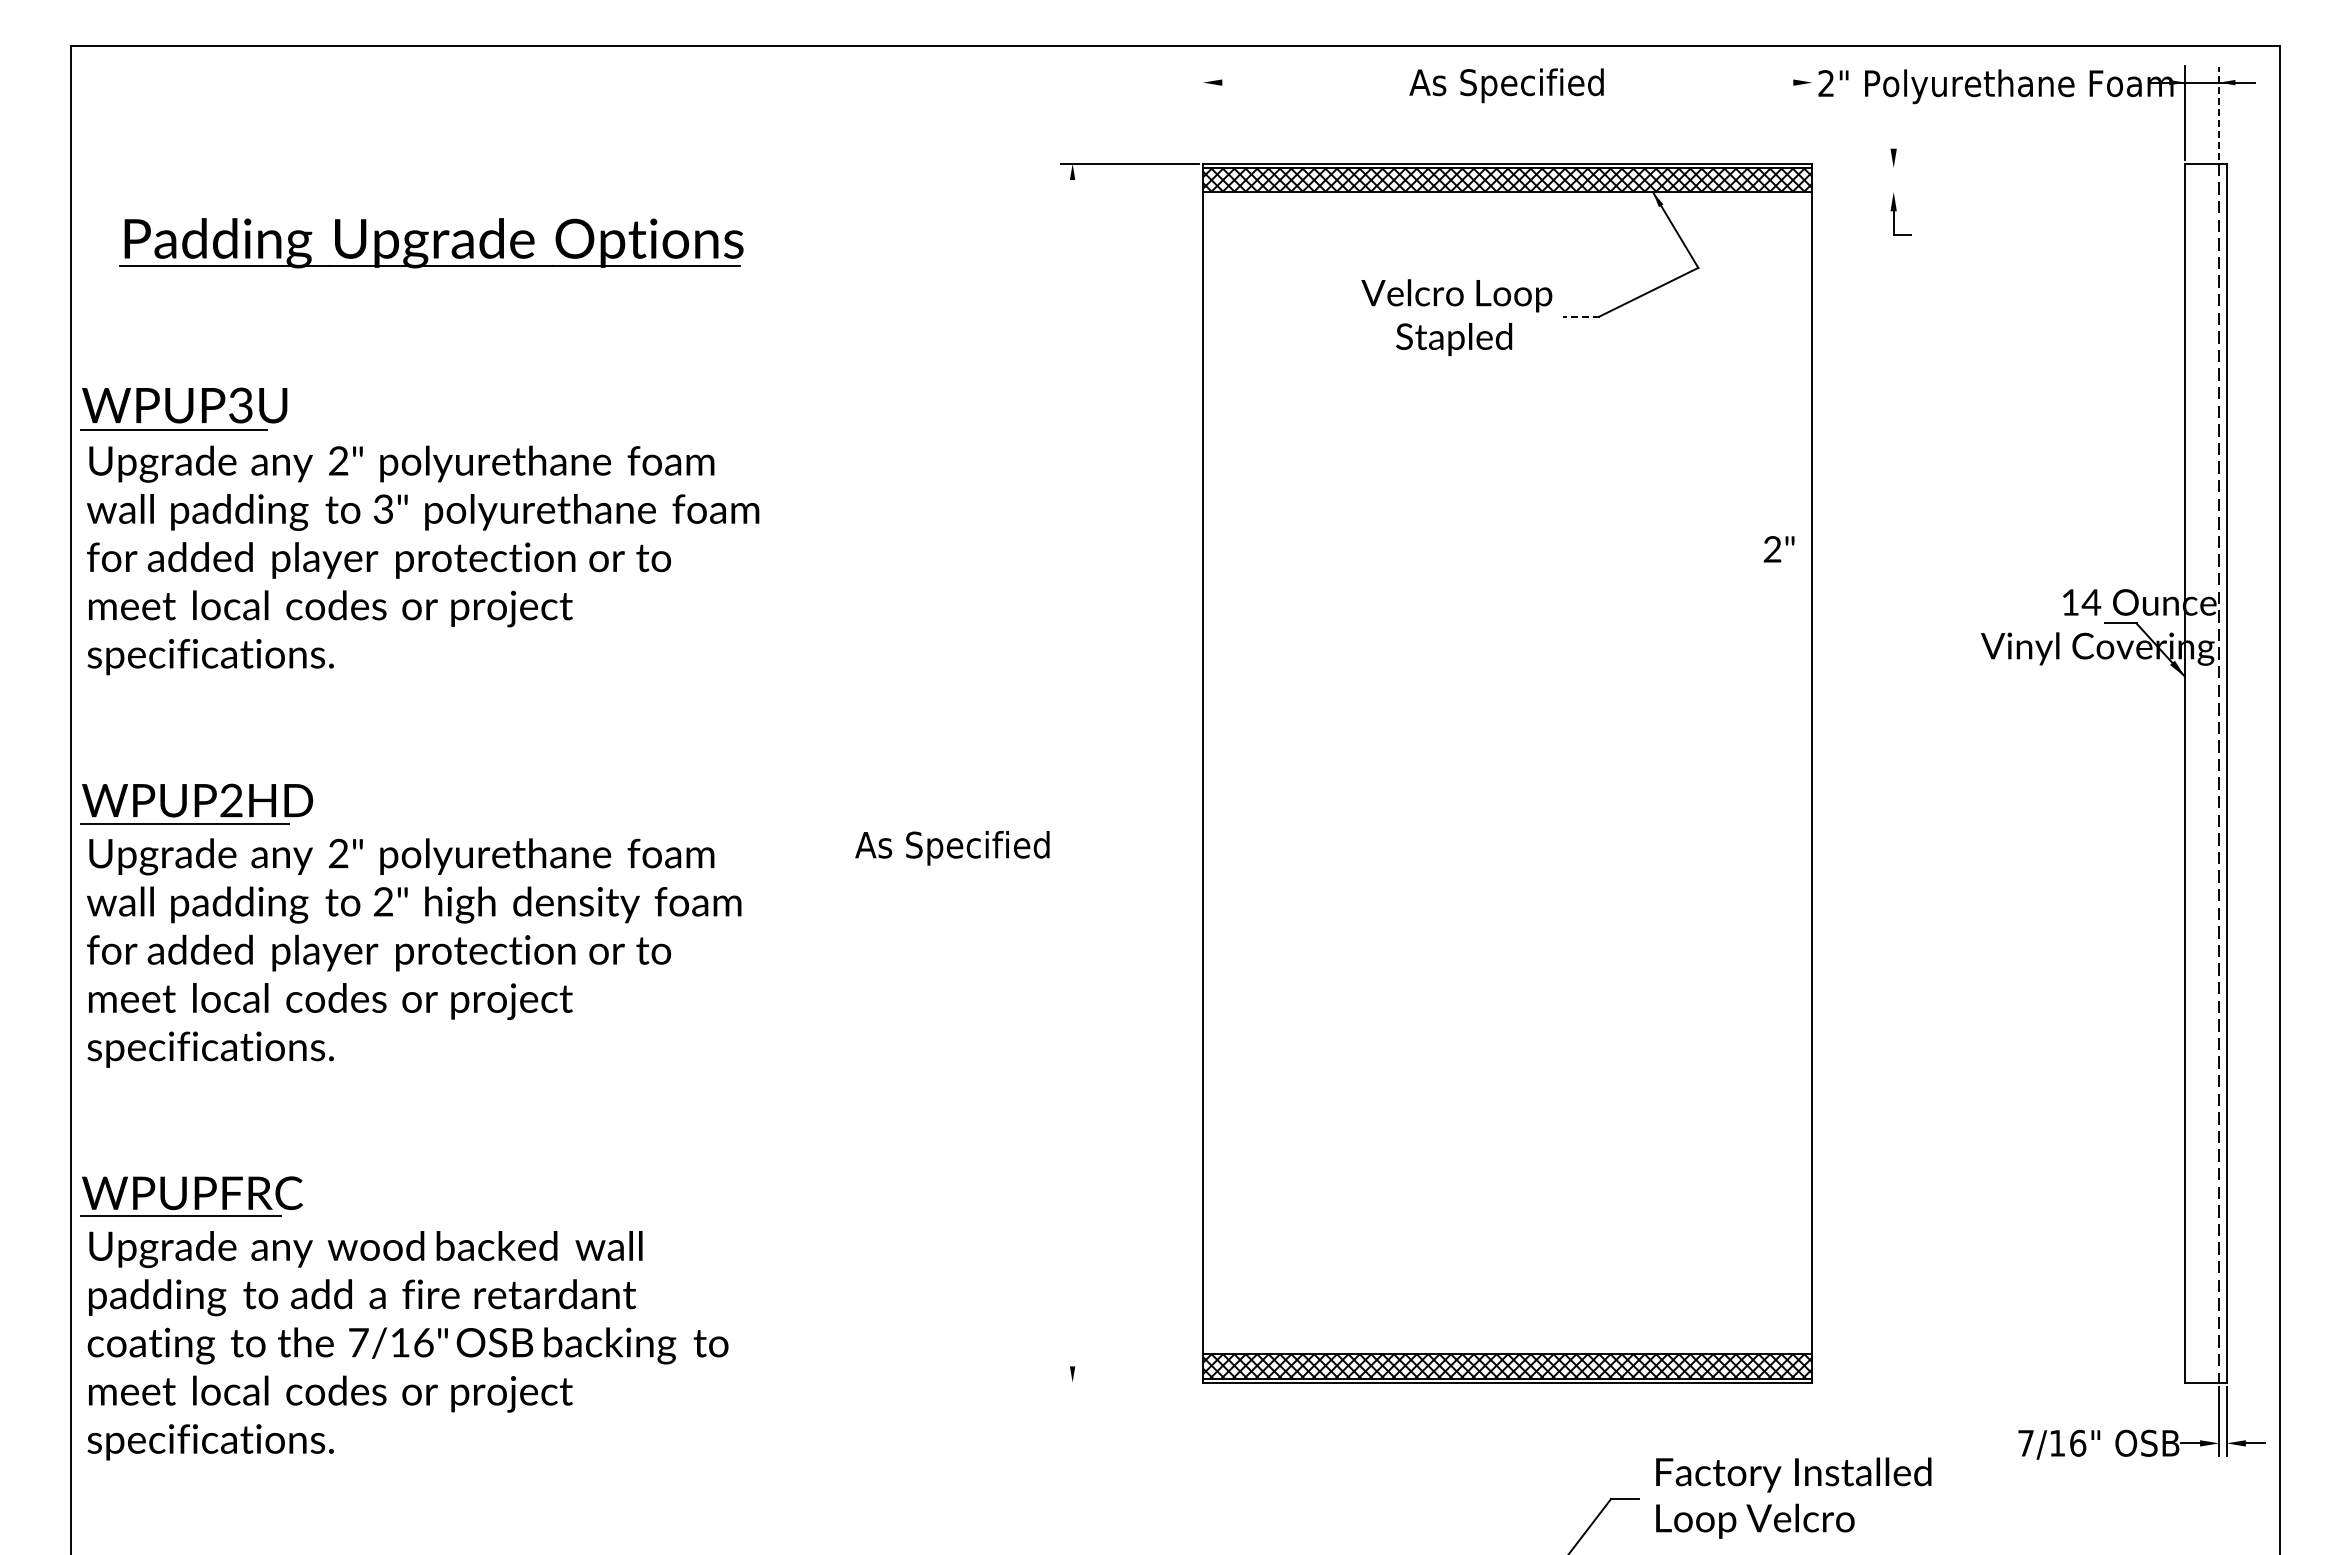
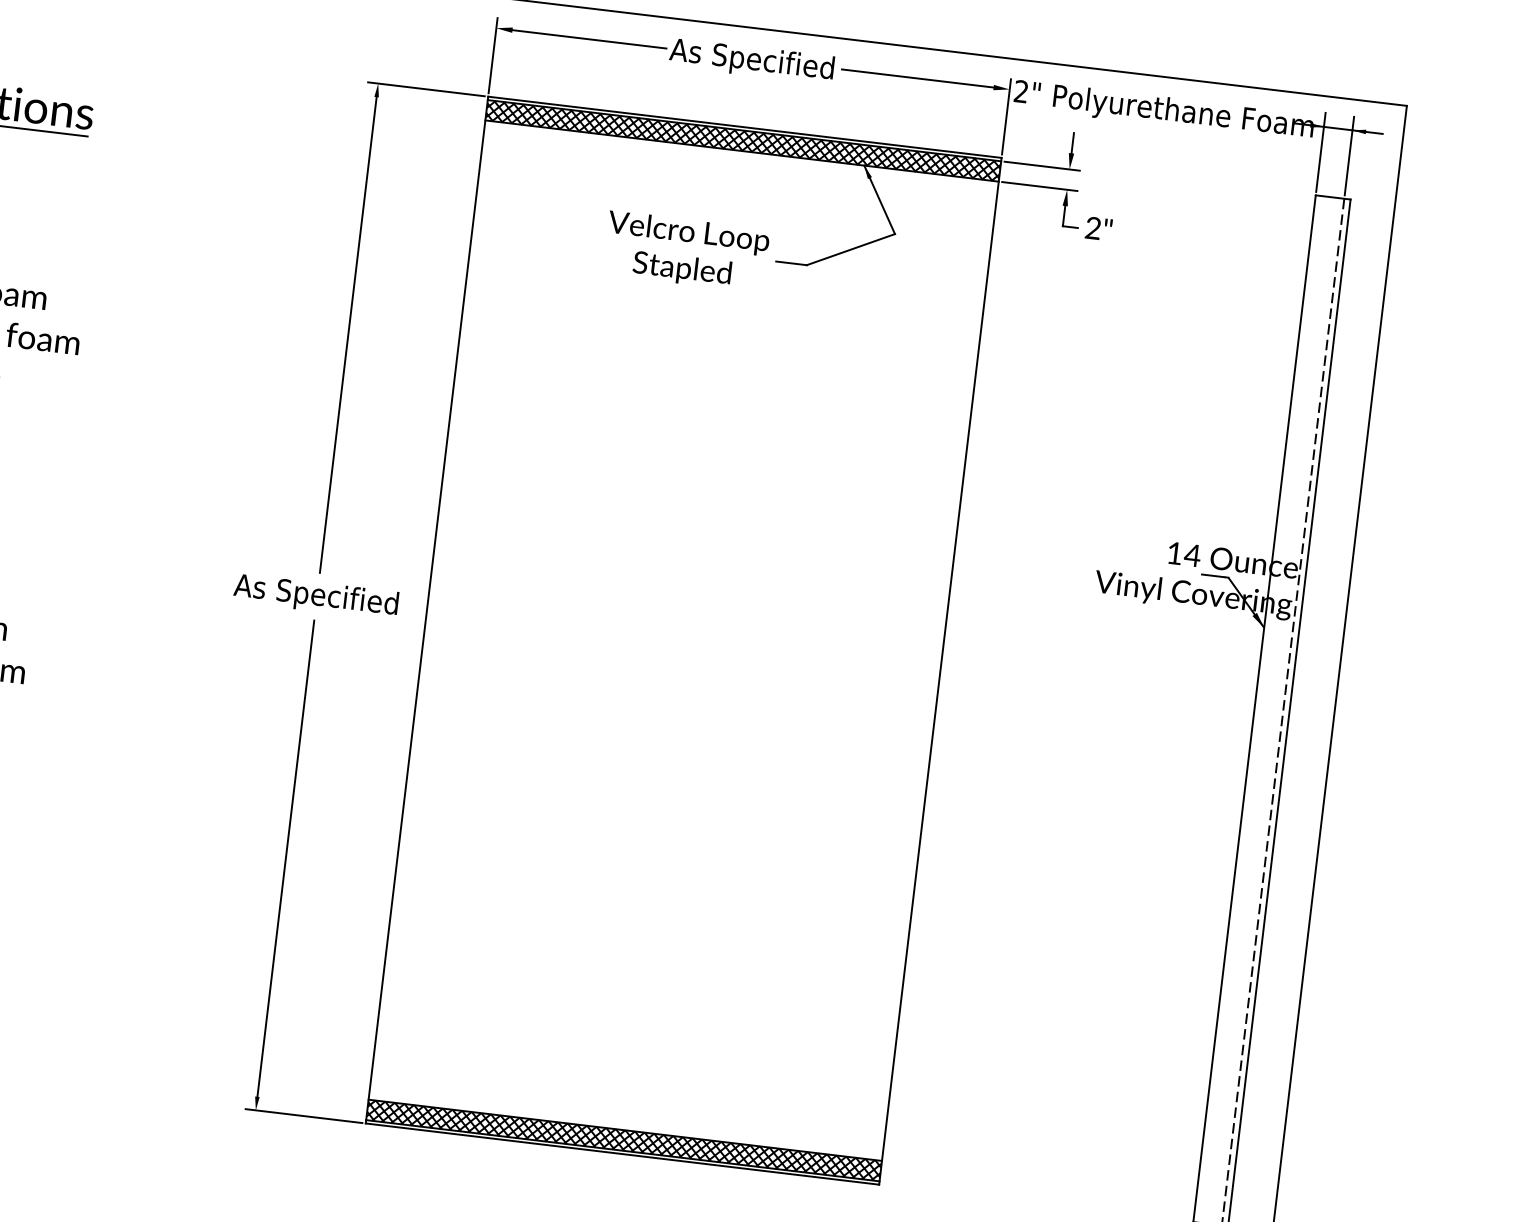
line: (1313, 82) -> (589, 39), added
line: (1703, 82) -> (917, 78), added
line: (2219, 113) -> (1349, 156), dashed -> solid
line: (1203, 114) -> (493, 55), added
line: (1812, 114) -> (1006, 116), added
line: (1893, 136) -> (1072, 143), added
line: (1860, 167) -> (1041, 165), added
line: (1860, 192) -> (1039, 186), added
line: (1580, 316) -> (790, 263), dashed -> solid
line: (1072, 461) -> (348, 334), added
text: (1778, 549) -> (1098, 228), moved
text: (952, 848) -> (316, 597), moved
line: (1072, 1083) -> (285, 858), added
line: (1129, 1382) -> (303, 1116), added

